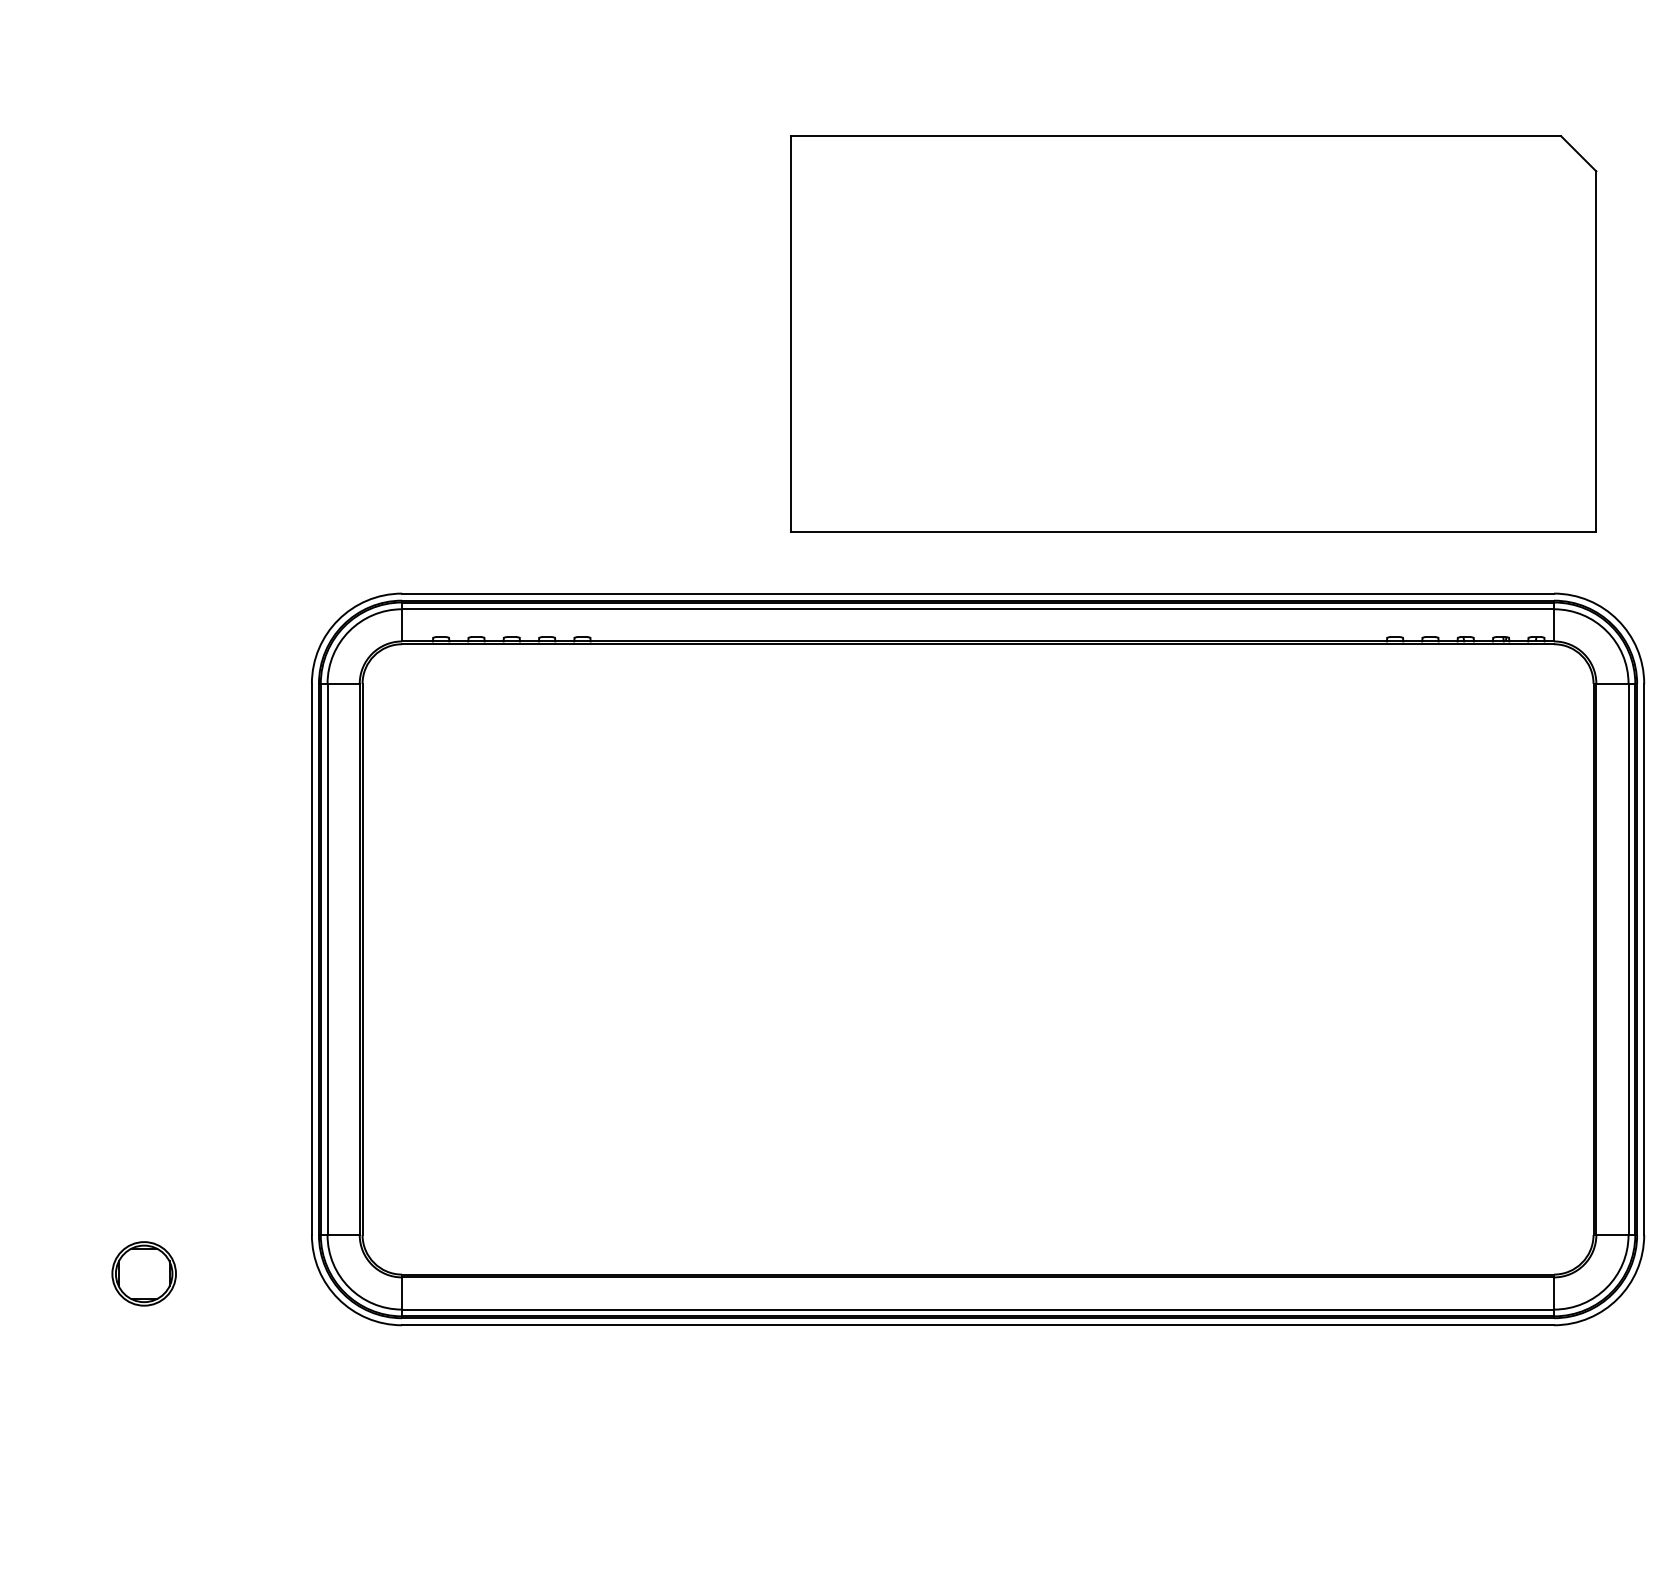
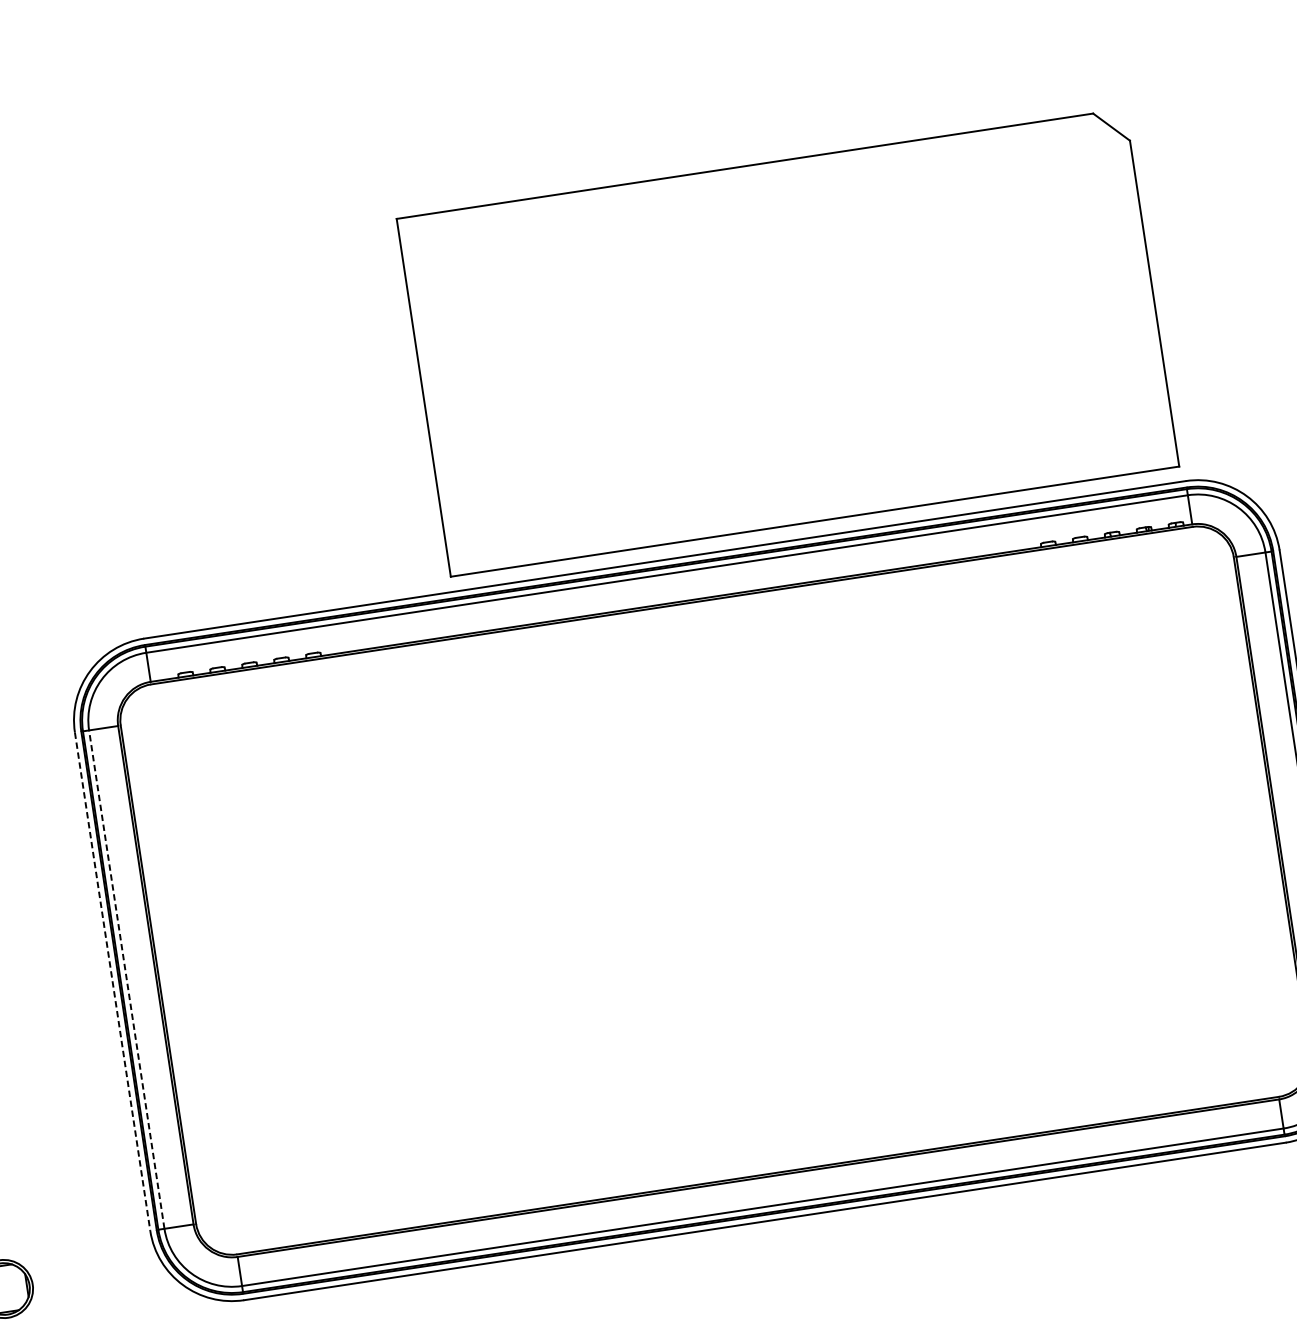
part: (1193, 333) -> (787, 342), moved
line: (311, 959) -> (112, 981), solid -> dashed
line: (327, 959) -> (126, 979), solid -> dashed

